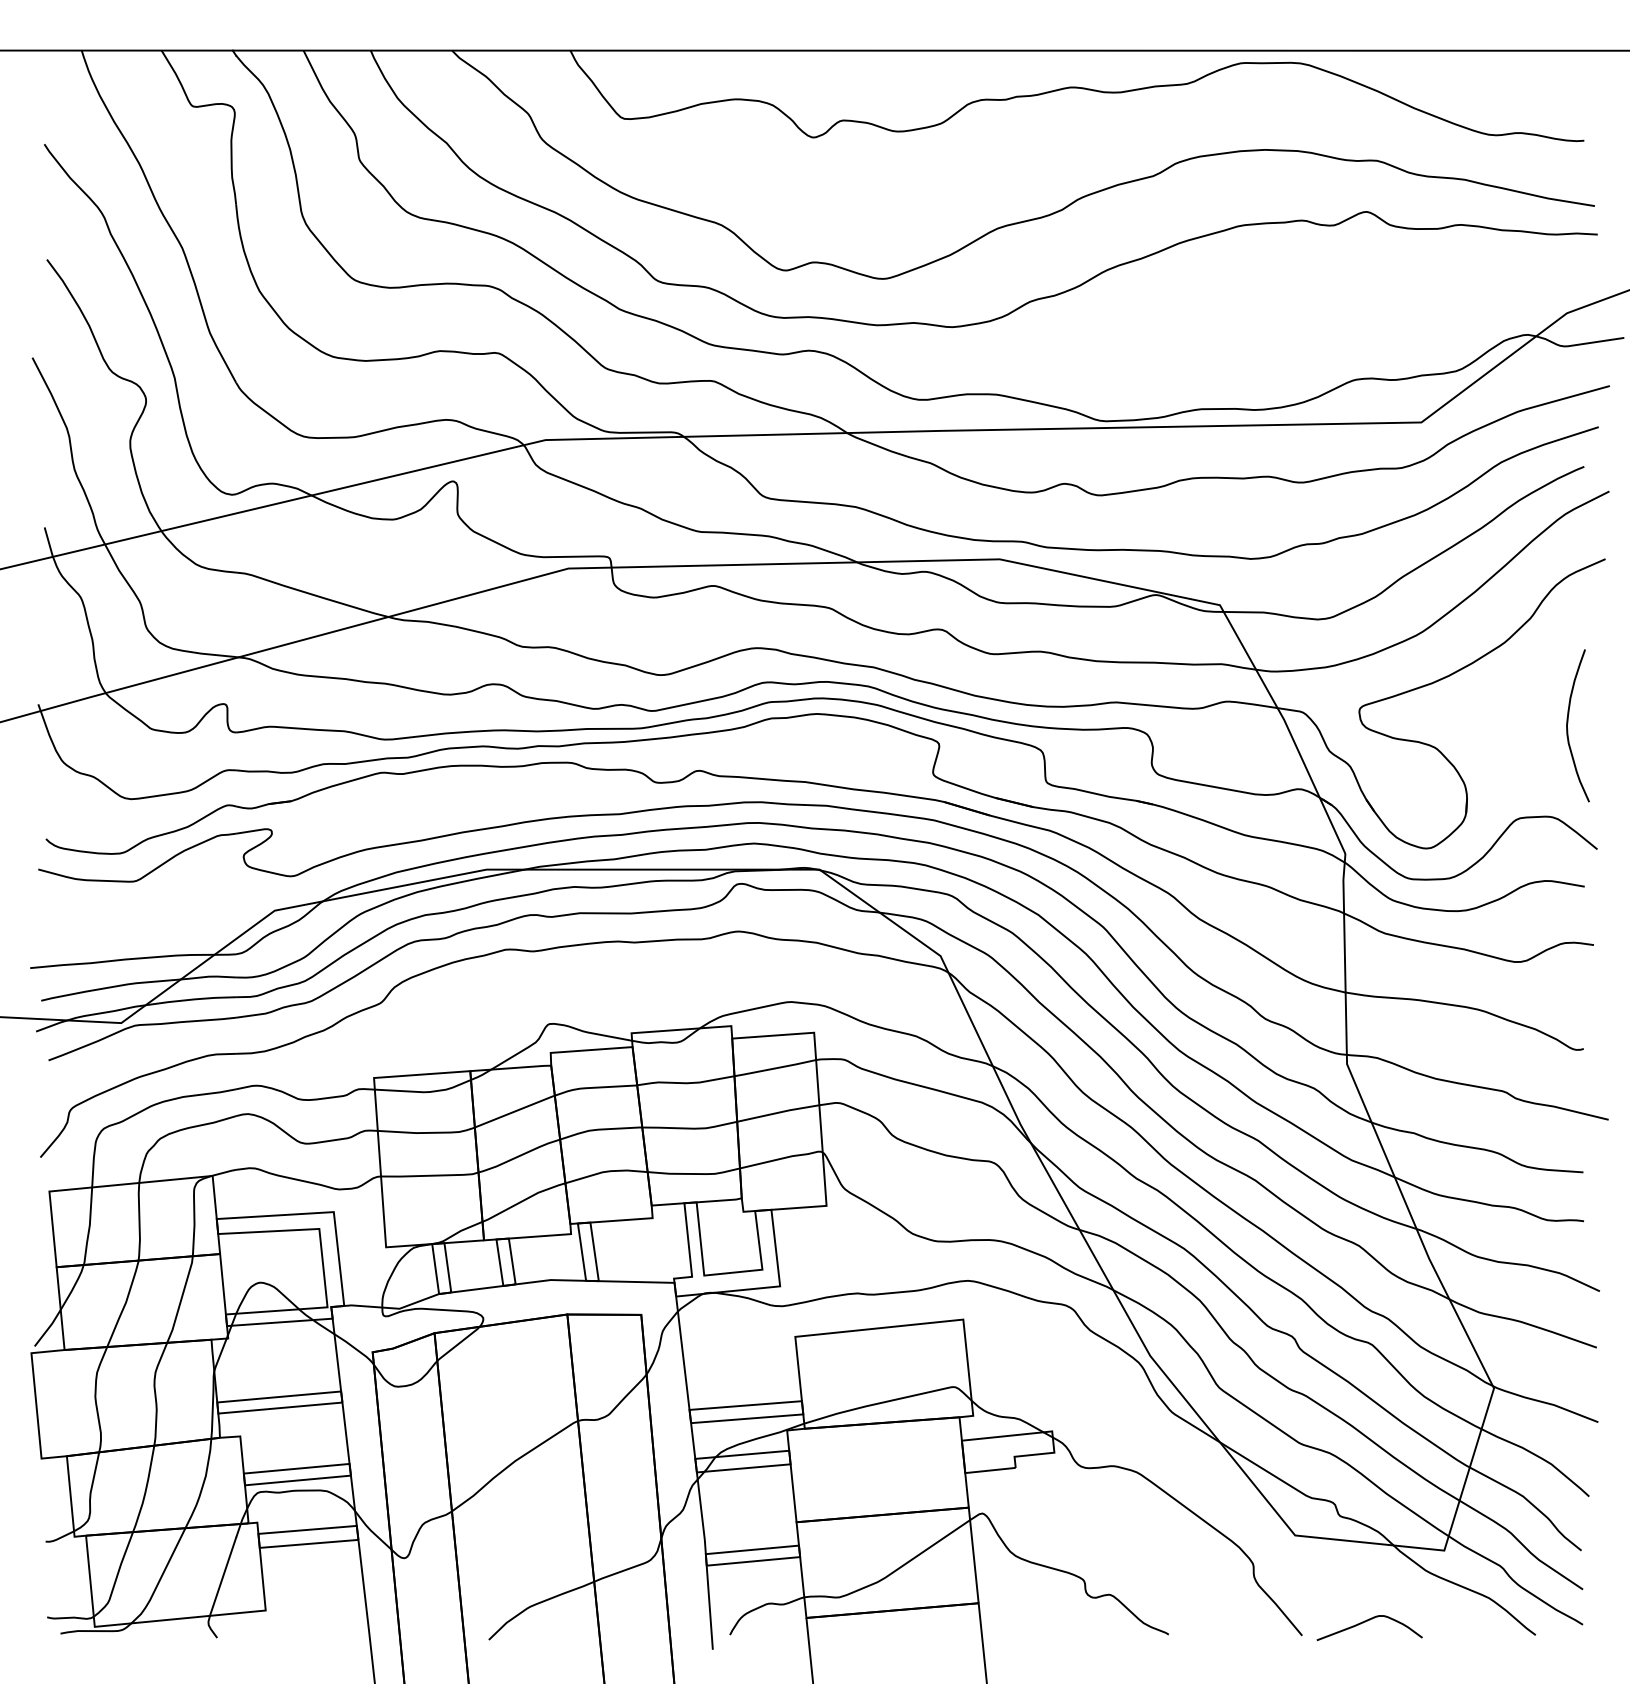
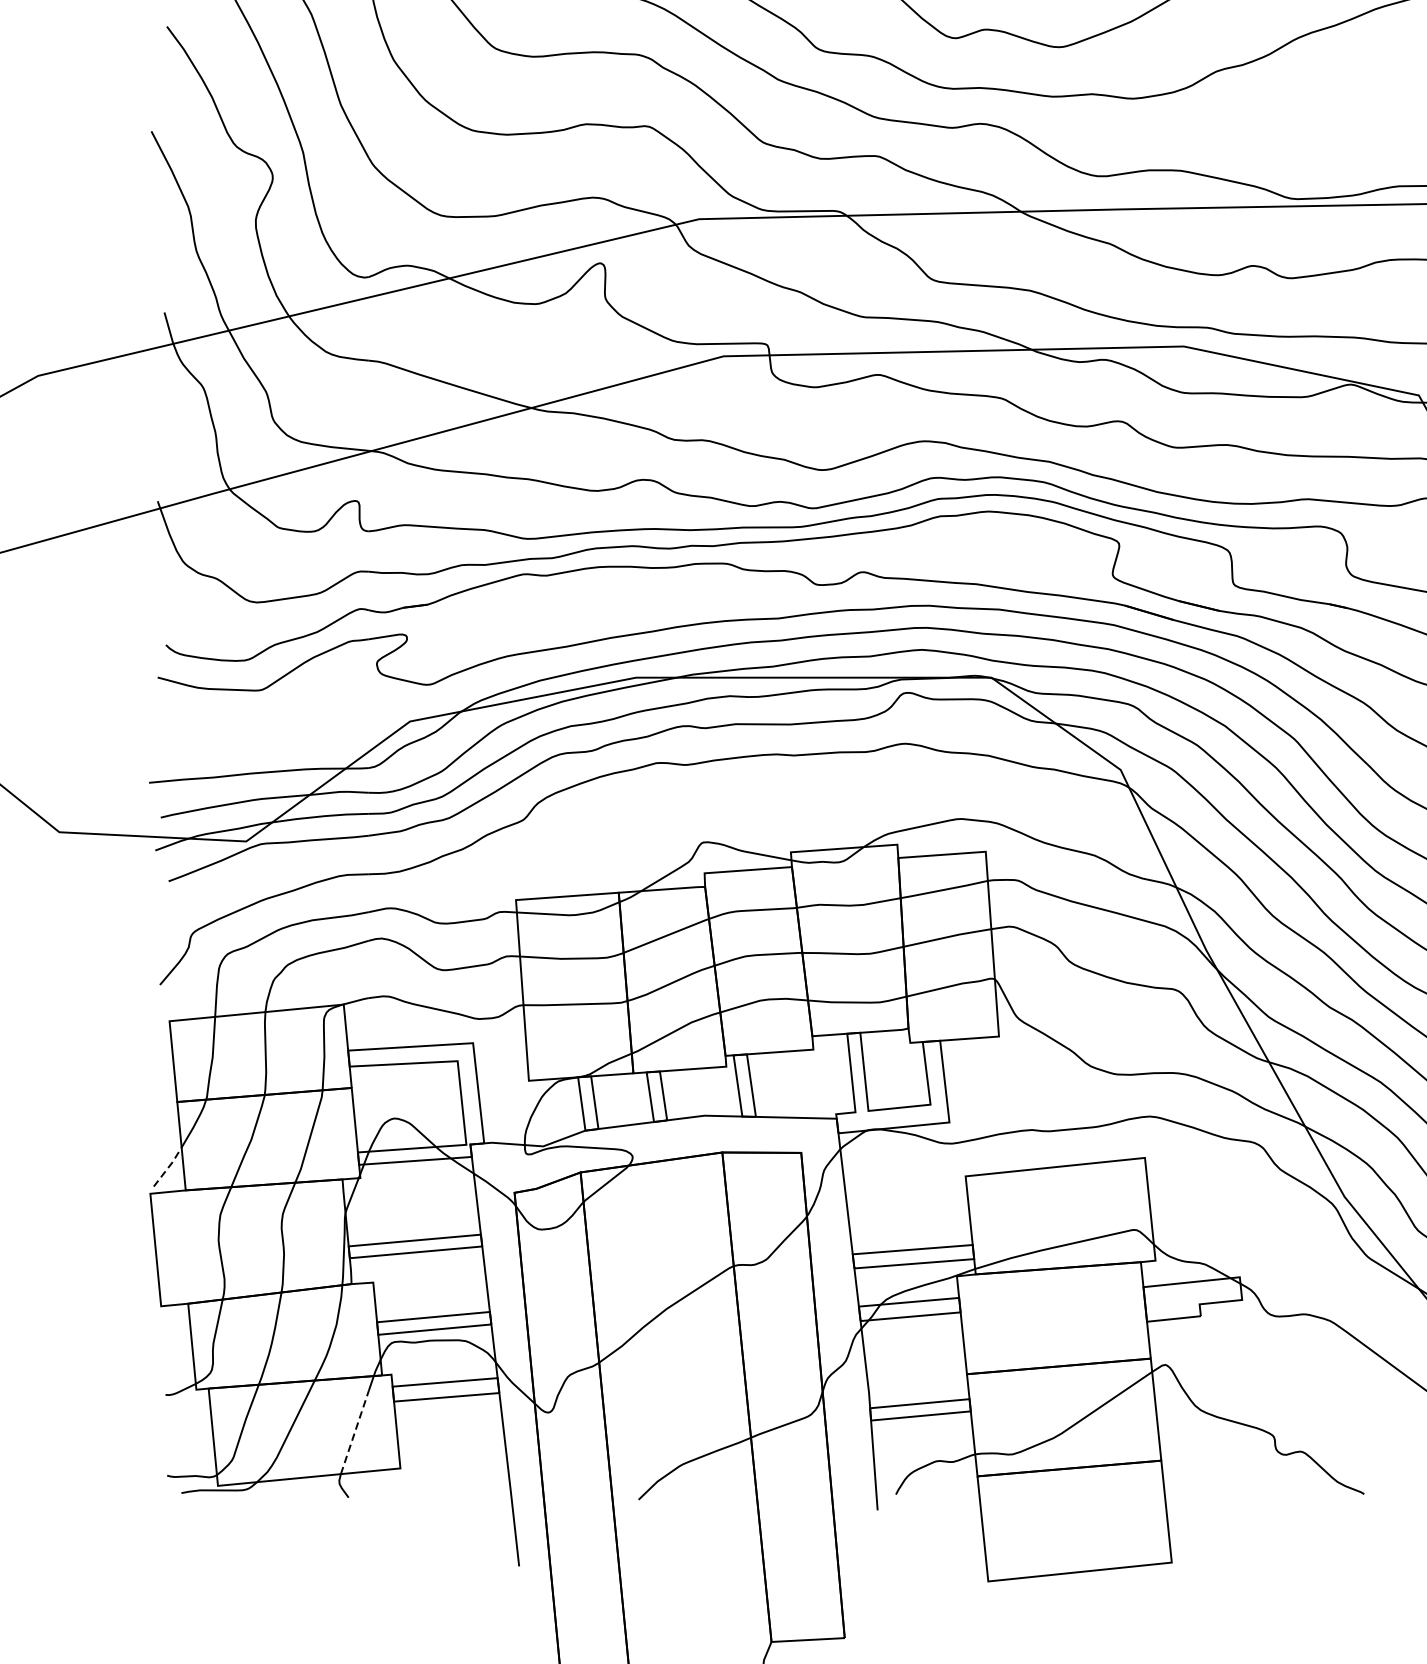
line: (49, 1327) -> (169, 1166), solid -> dashed
line: (223, 1576) -> (355, 1432), solid -> dashed

